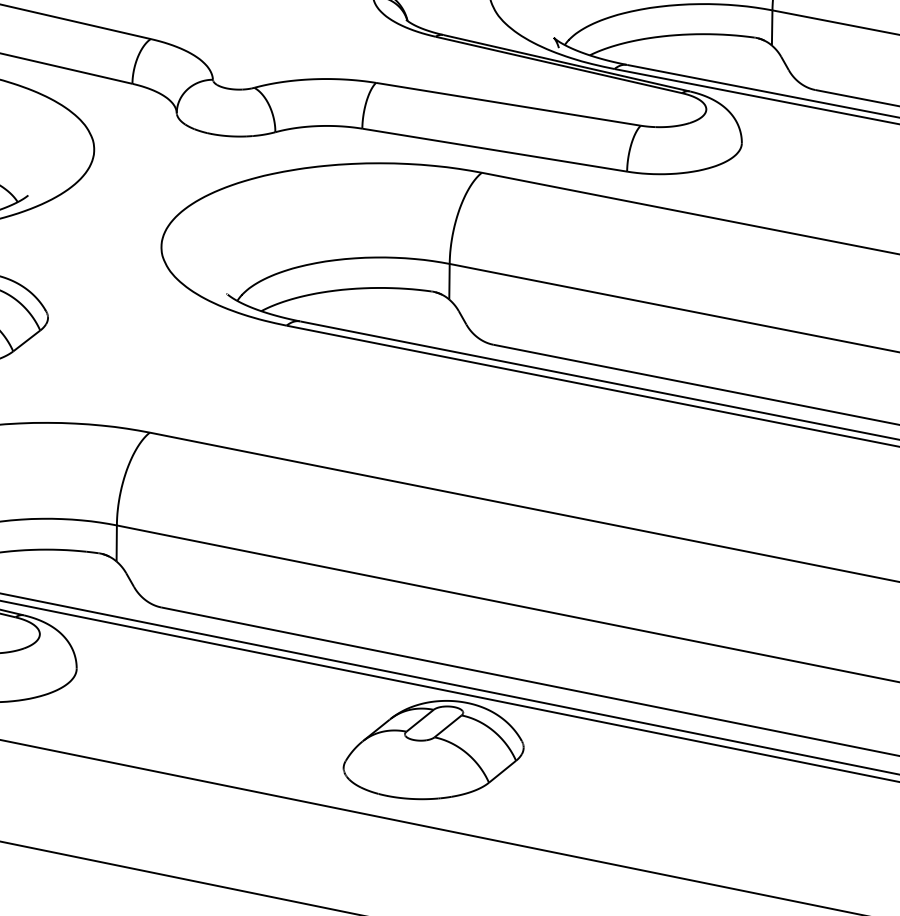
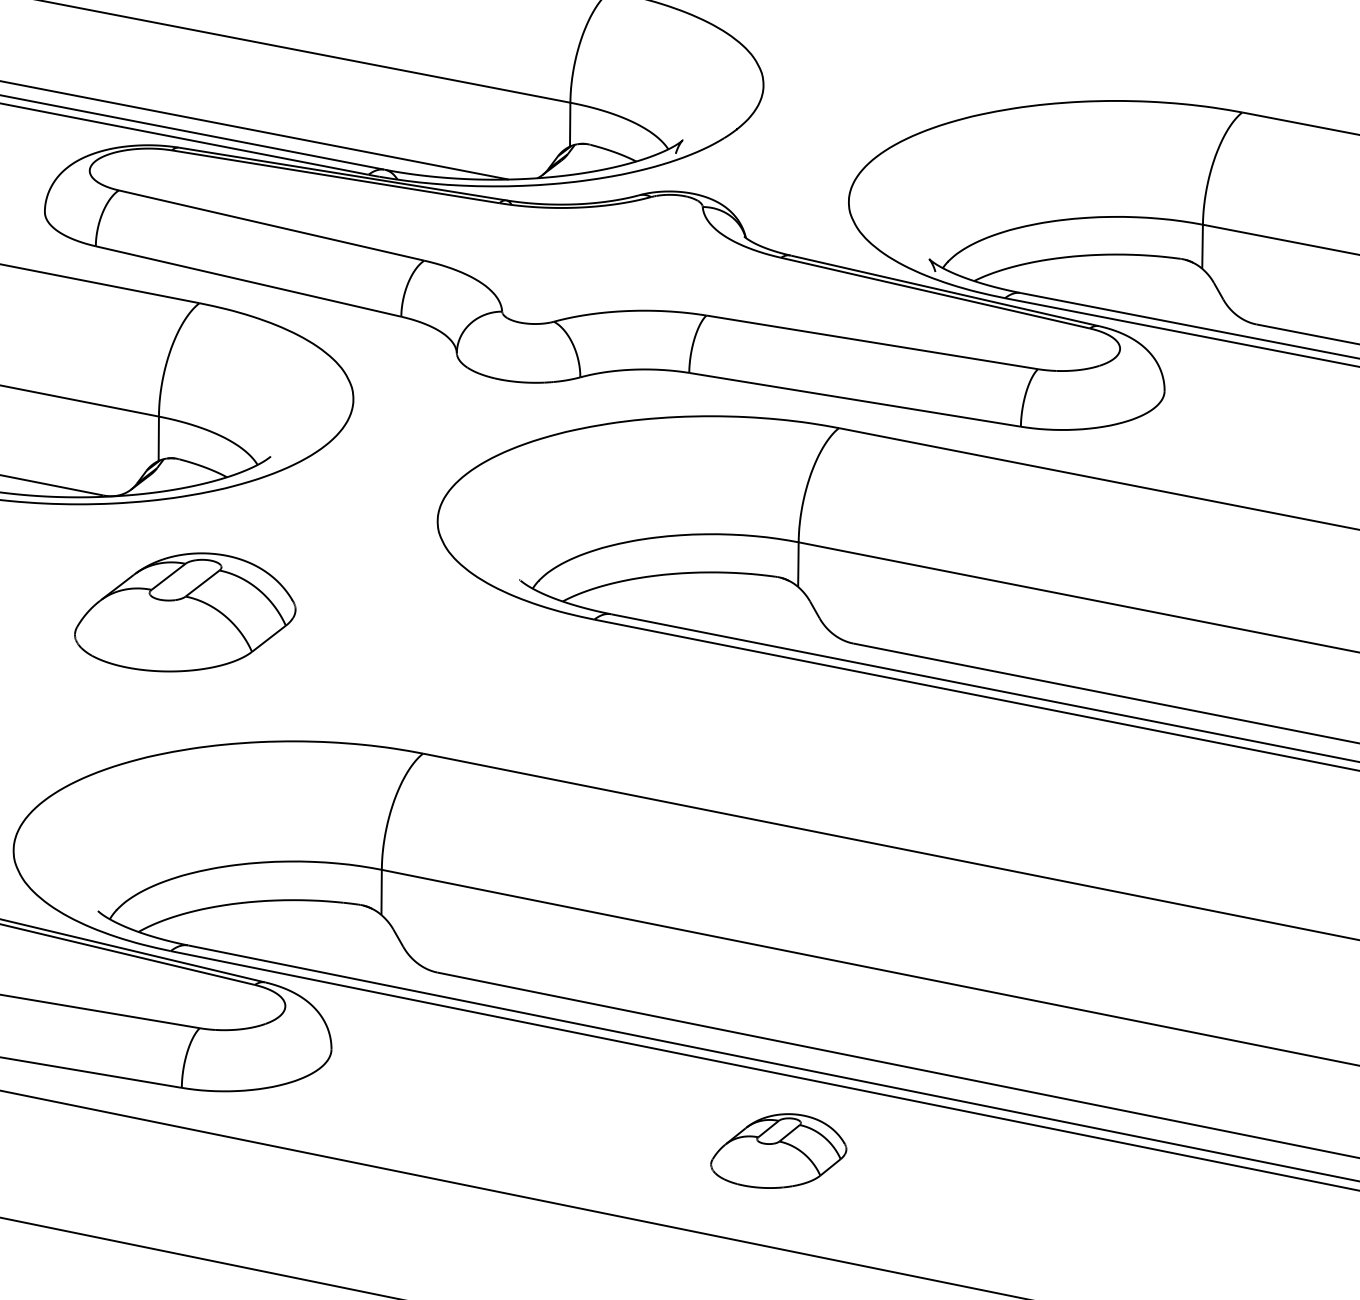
part: (433, 749) -> (778, 1150), size x0.6

